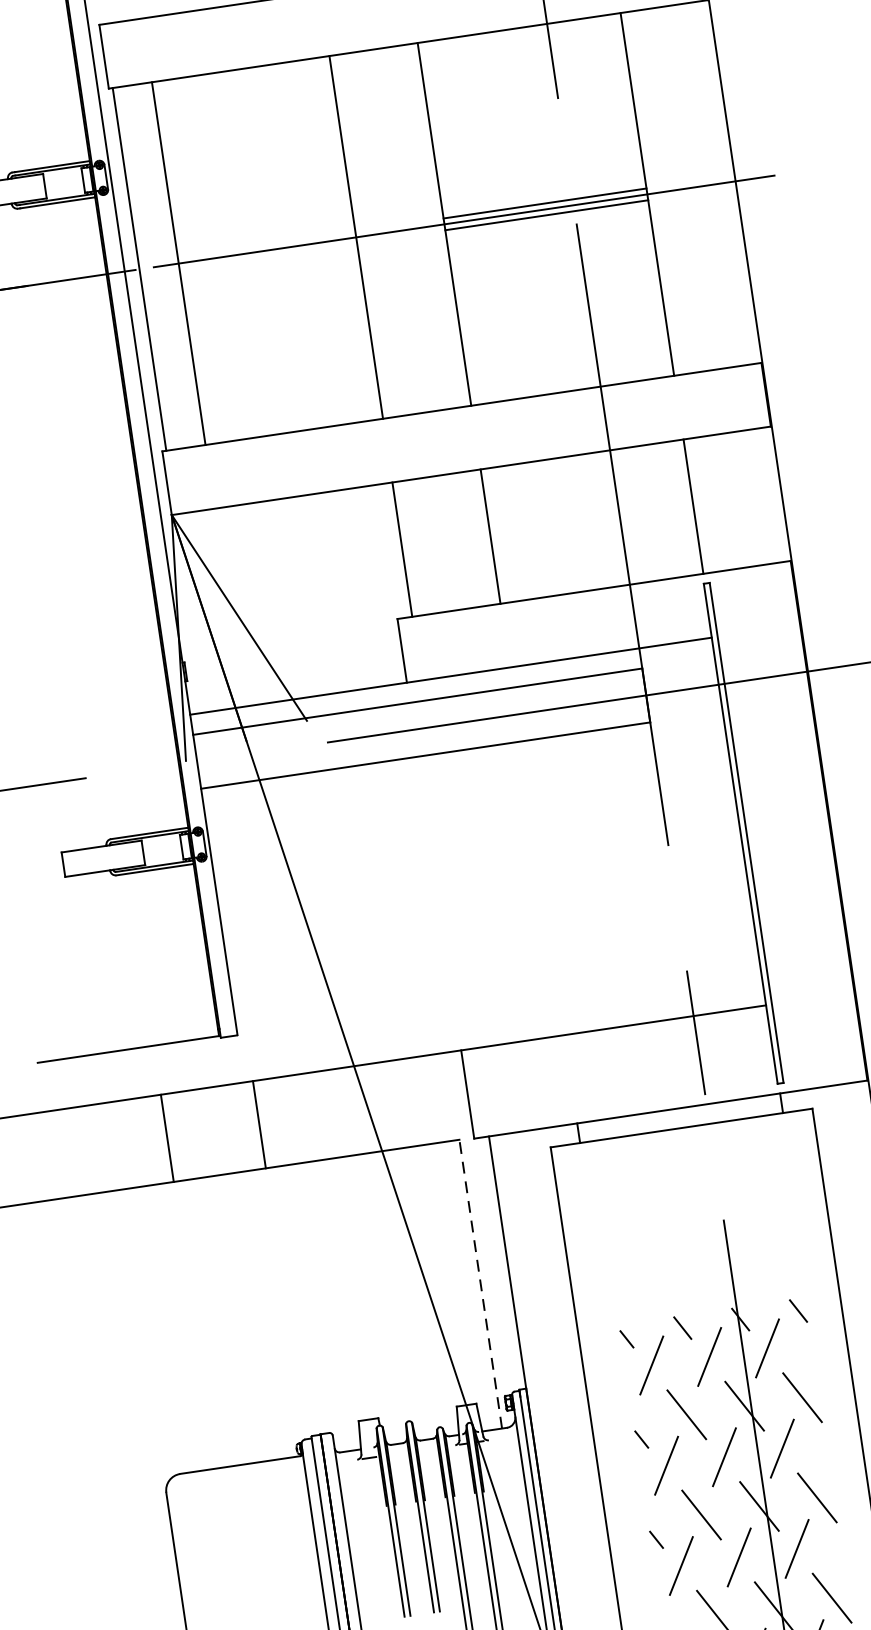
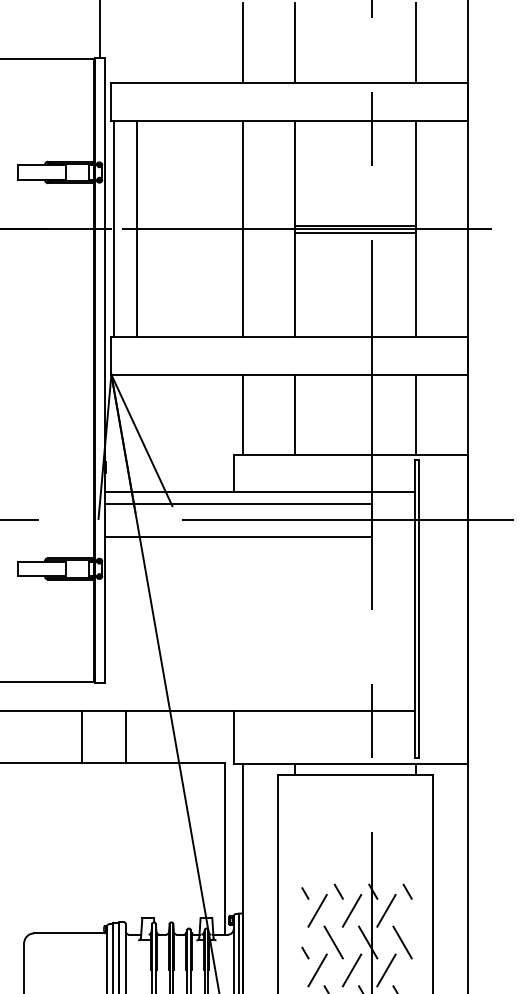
line: (260, 1123) -> (126, 736), moved
line: (167, 1137) -> (82, 736), moved
line: (481, 1283) -> (225, 848), dashed -> solid

